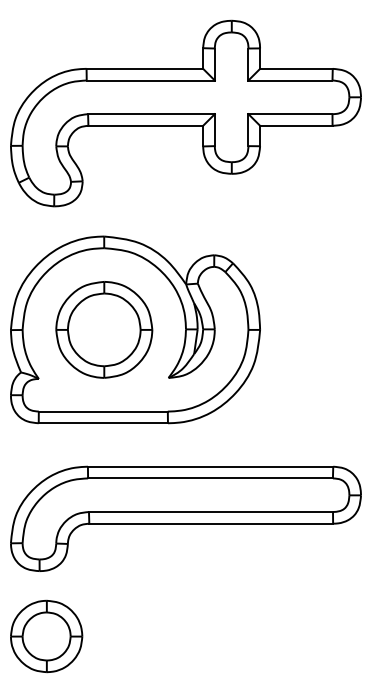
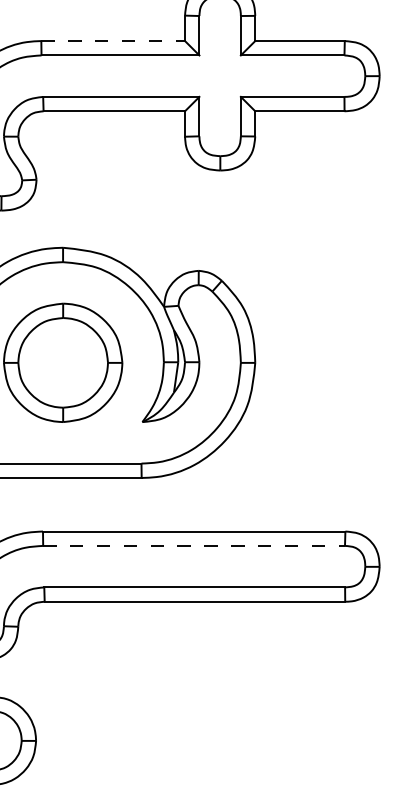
line: (145, 68) -> (113, 40), solid -> dashed
line: (211, 478) -> (195, 546), solid -> dashed

